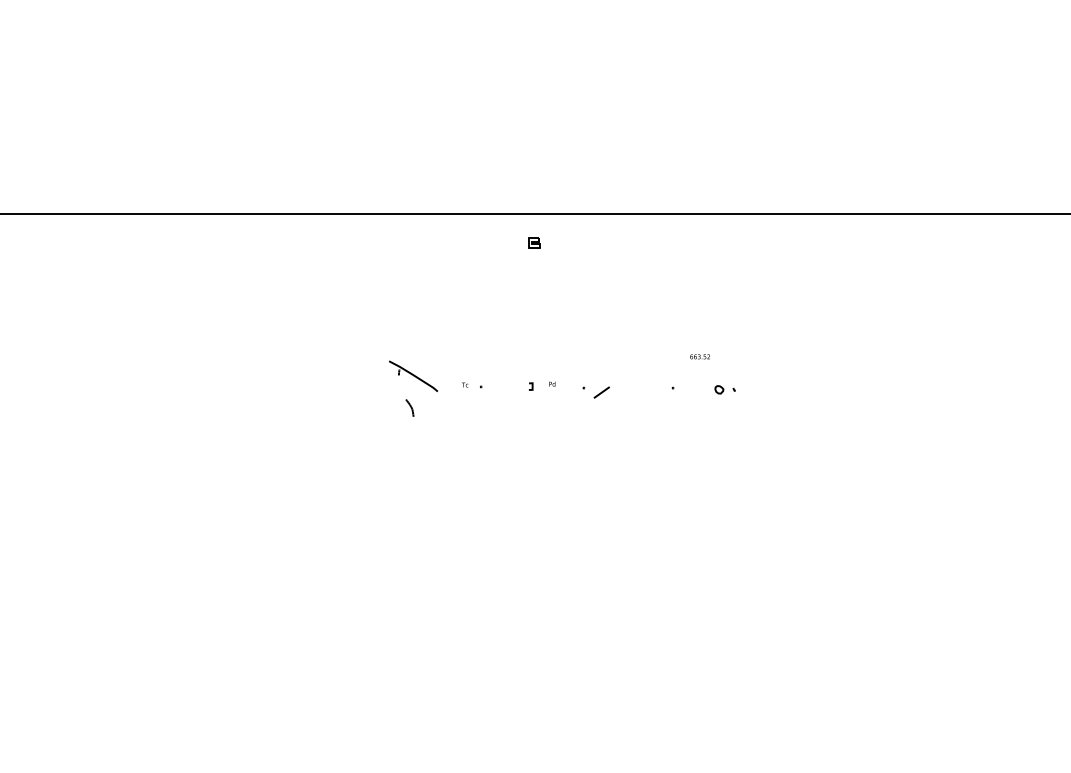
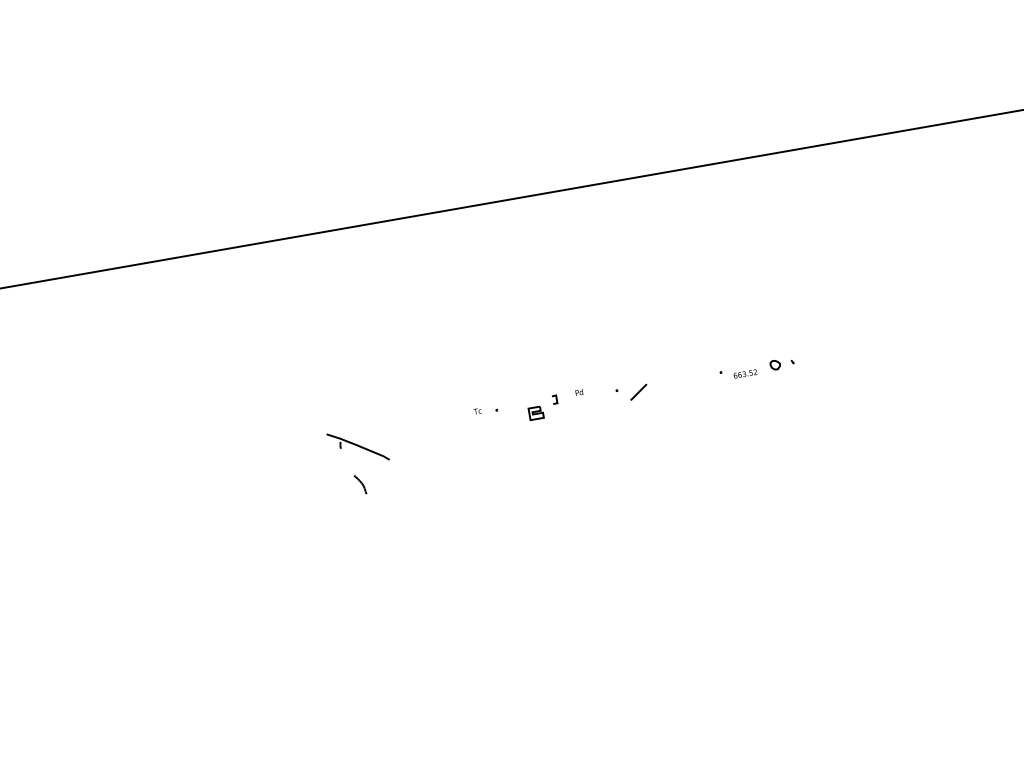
part: (534, 242) -> (536, 412), moved
text: (699, 356) -> (744, 373), moved
part: (419, 380) -> (365, 450), moved

